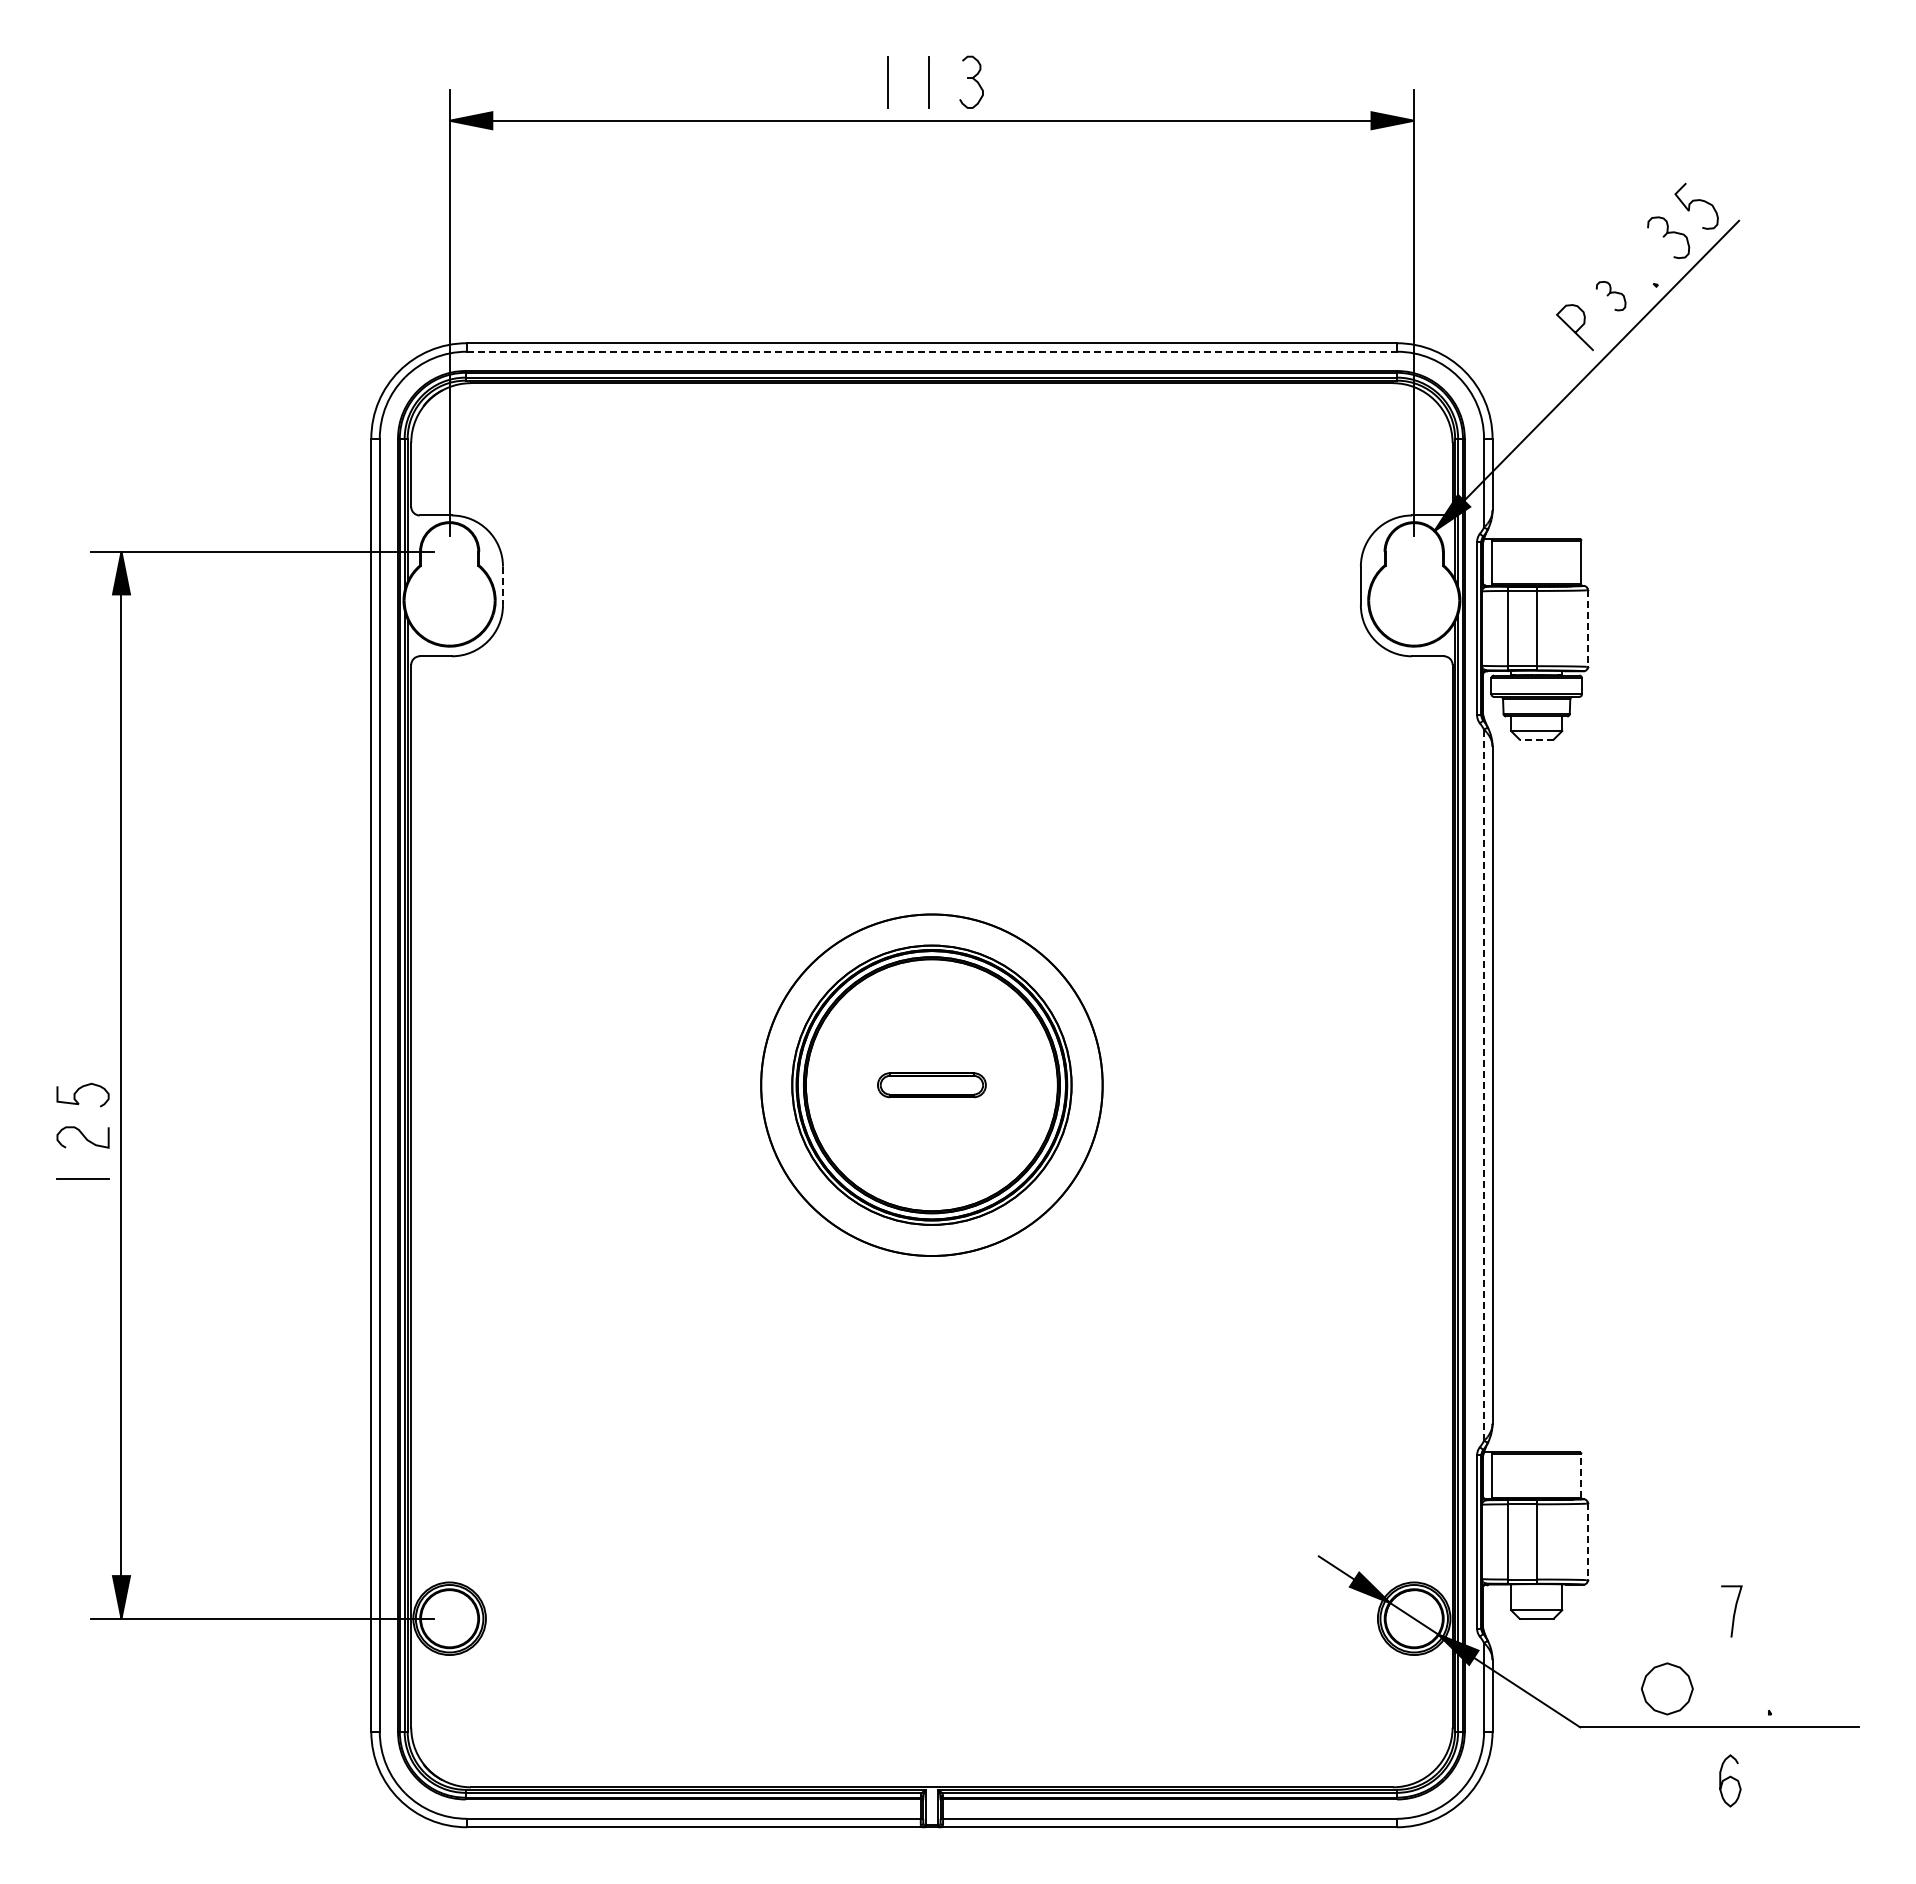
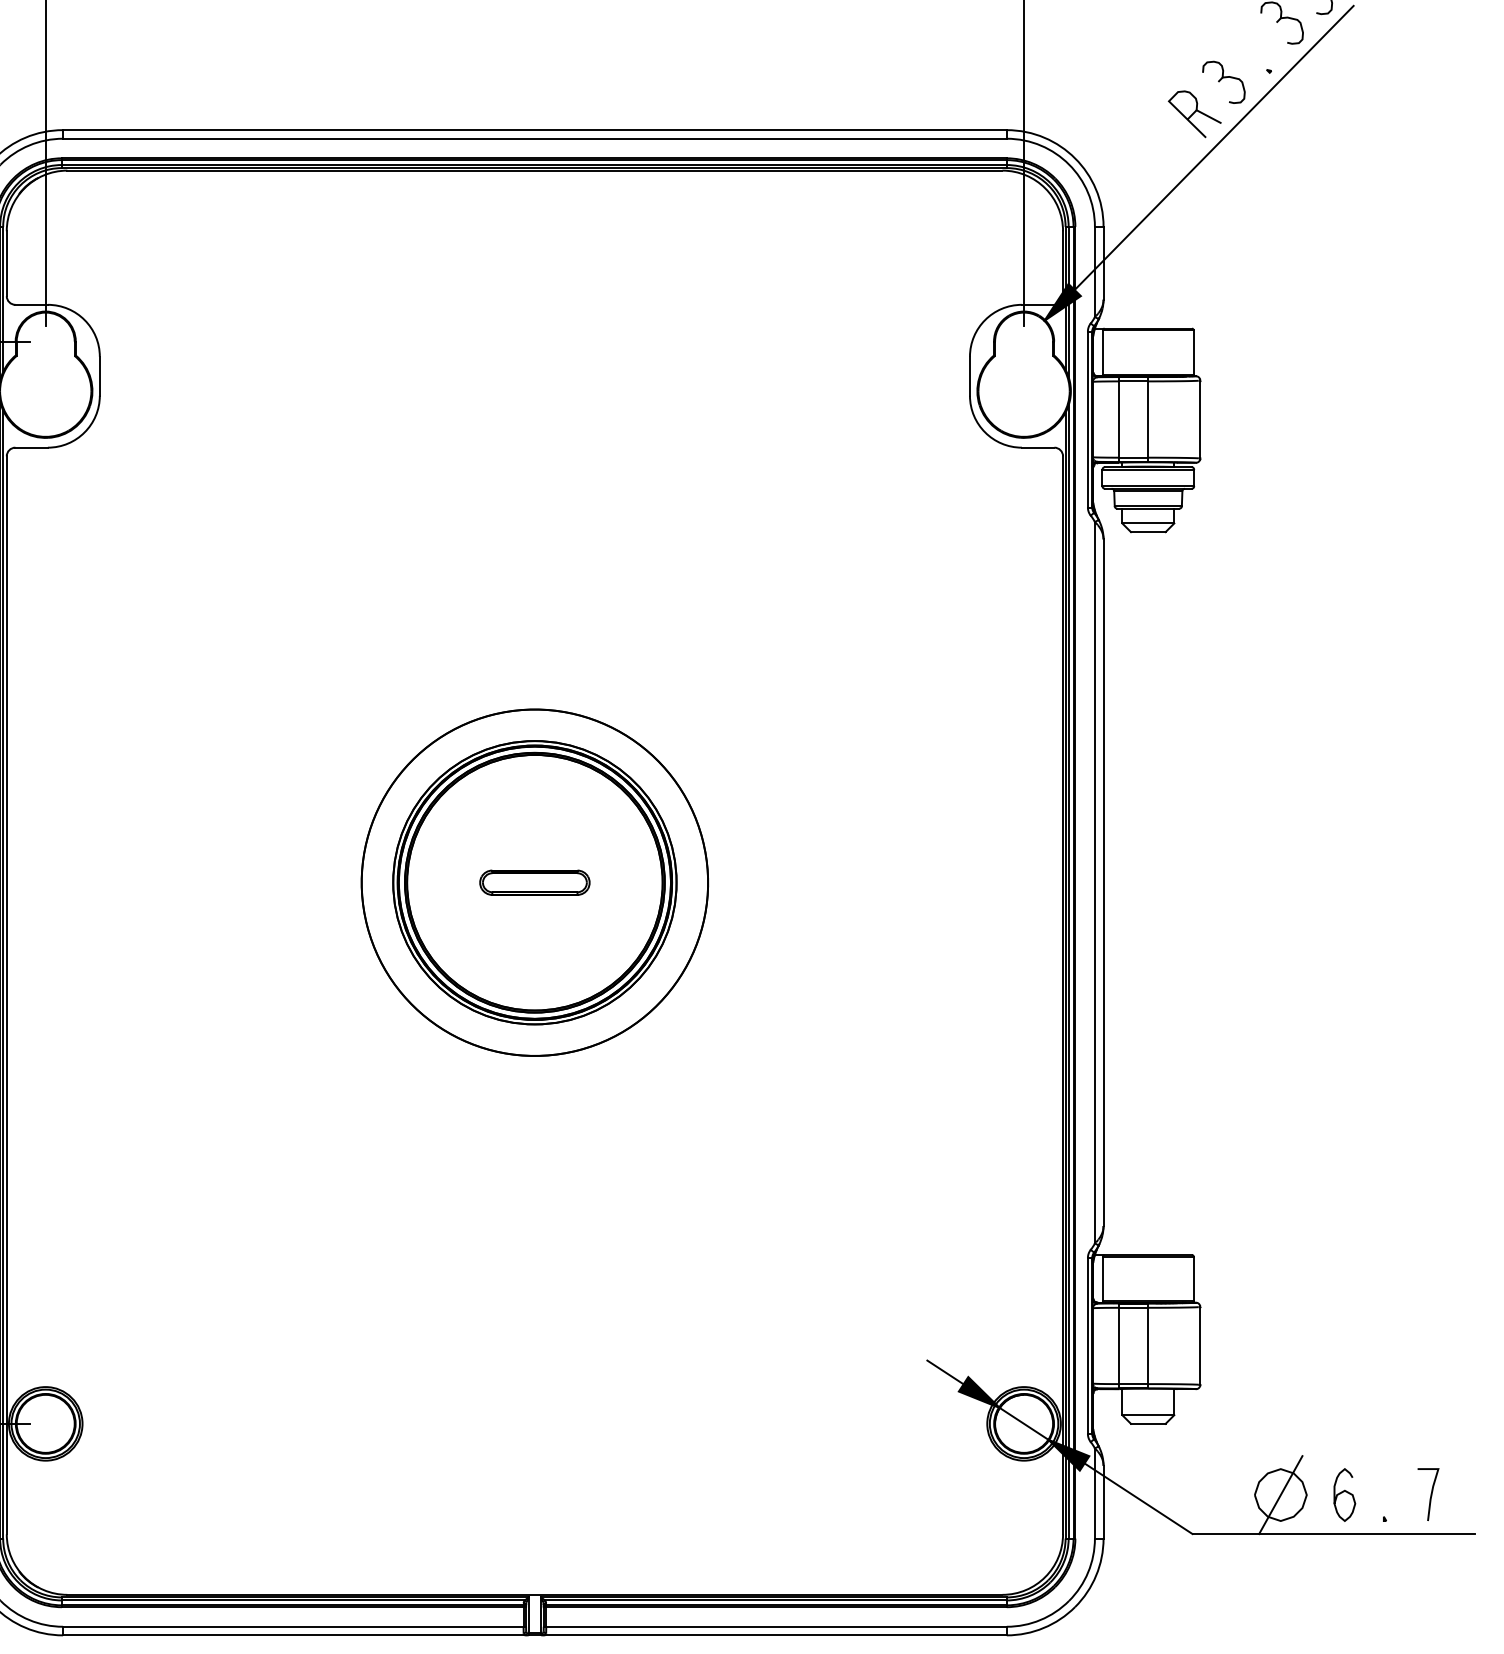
part: (1610, 295) -> (1223, 81), size x1.43
line: (1595, 329) -> (1207, 116), added
line: (932, 351) -> (535, 138), dashed -> solid
line: (502, 586) -> (99, 376), dashed -> solid
line: (1587, 629) -> (1199, 420), dashed -> solid
line: (1536, 739) -> (1148, 532), dashed -> solid
line: (1484, 1085) -> (1095, 882), dashed -> solid
line: (1581, 1475) -> (1193, 1278), dashed -> solid
line: (1587, 1542) -> (1199, 1346), dashed -> solid
curve: (1733, 1612) -> (1430, 1495), moved
line: (1666, 1688) -> (1279, 1494), added
curve: (1729, 1778) -> (1343, 1492), moved

